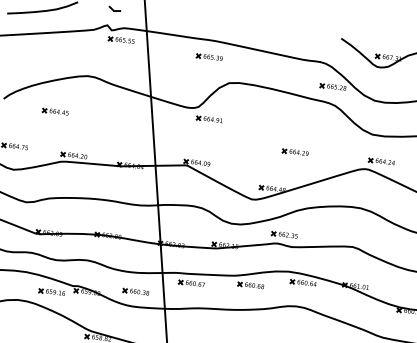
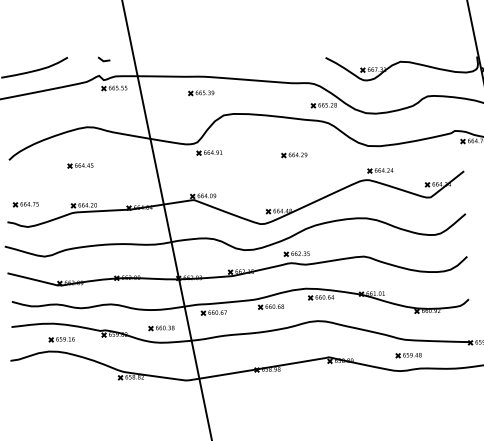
part: (55, 111) -> (80, 165), moved
part: (295, 152) -> (294, 155), moved
part: (51, 292) -> (61, 339), moved

